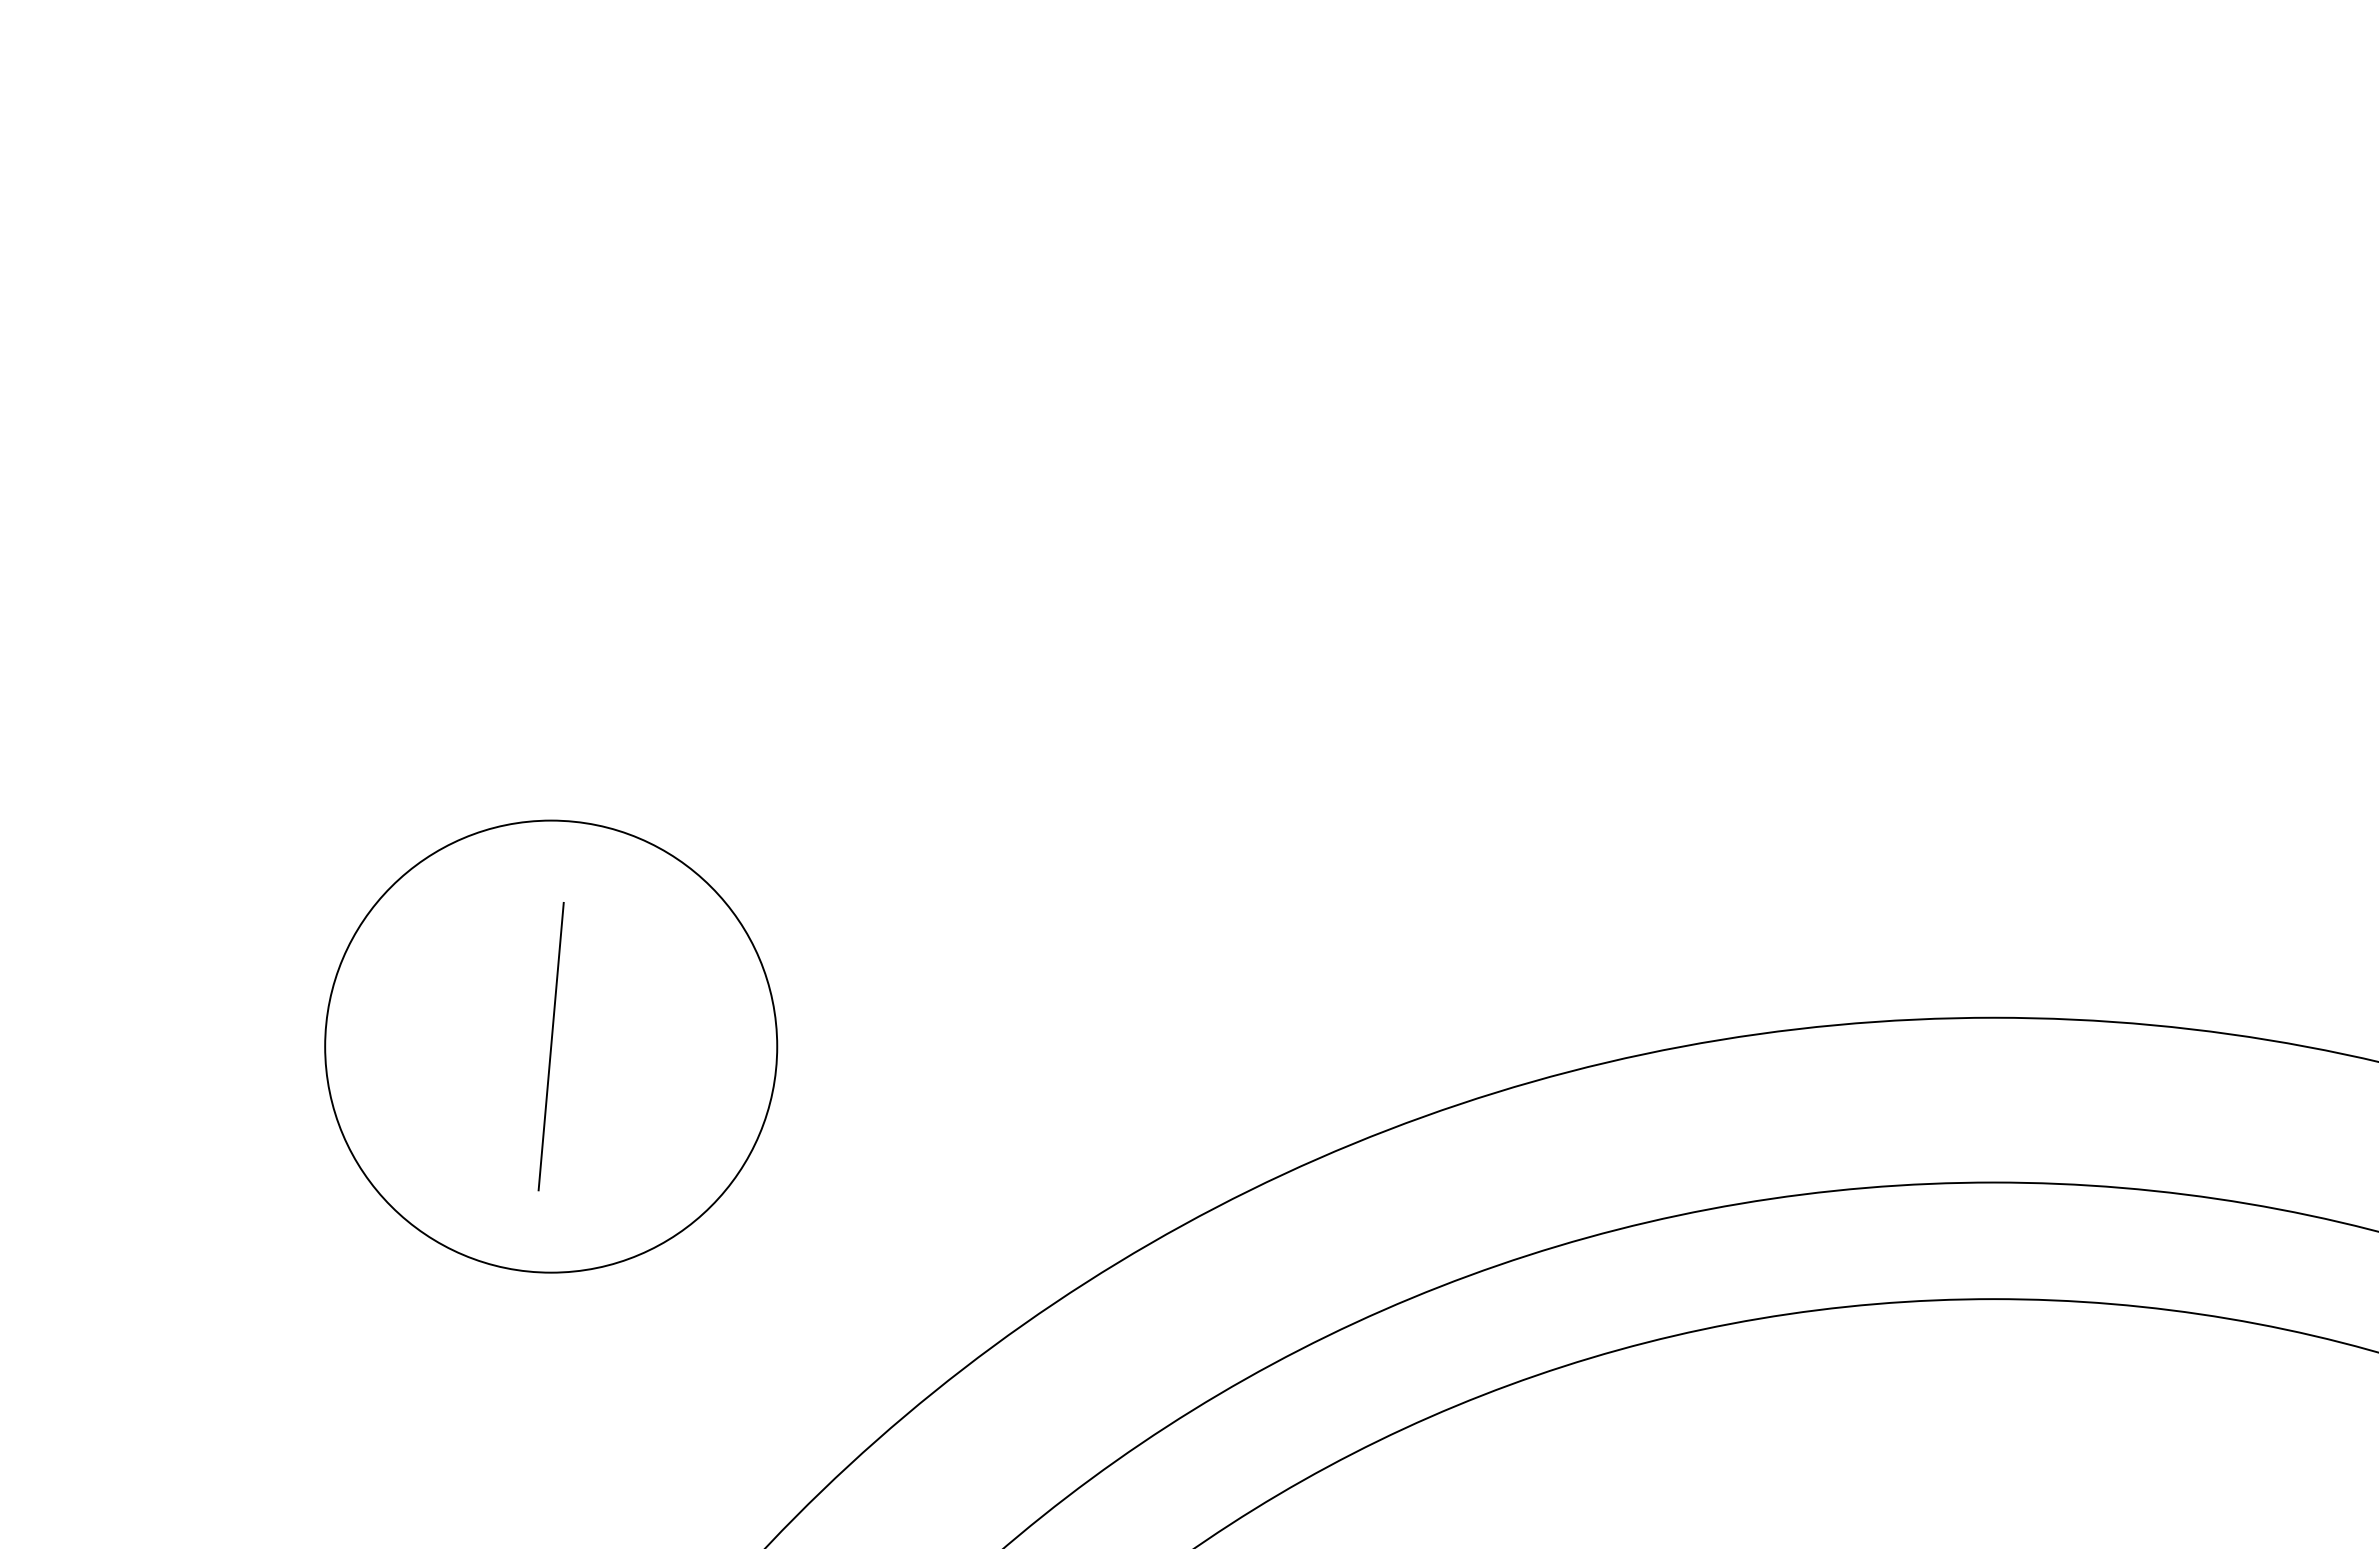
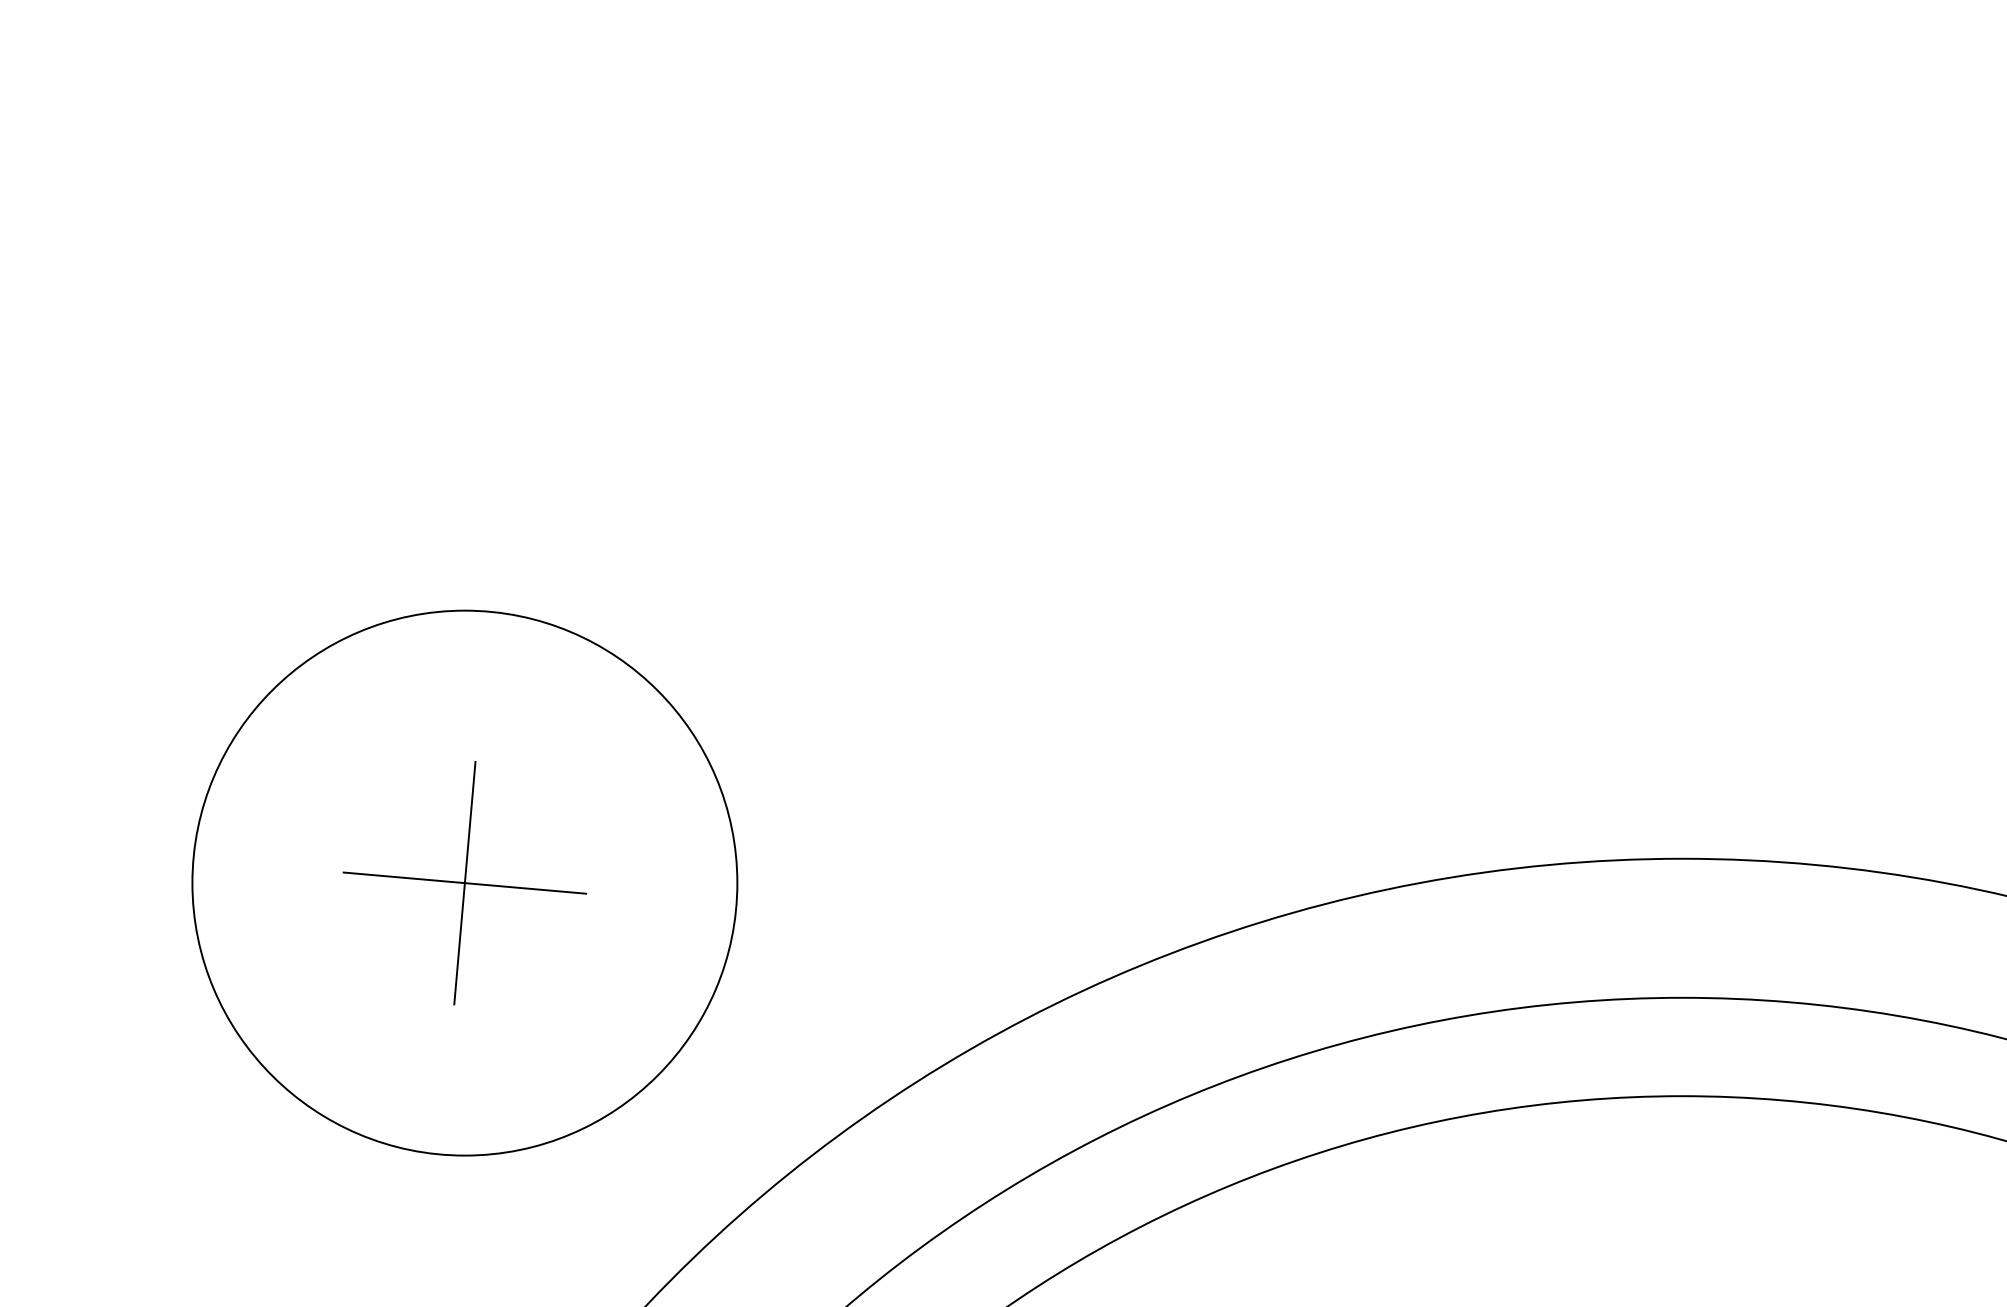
line: (550, 1046) -> (464, 883), added
circle: (551, 1046) -> (465, 883), size x1.43

